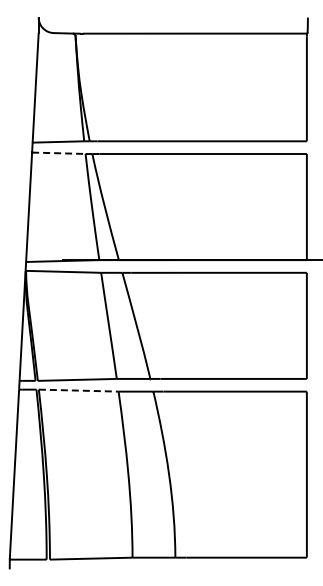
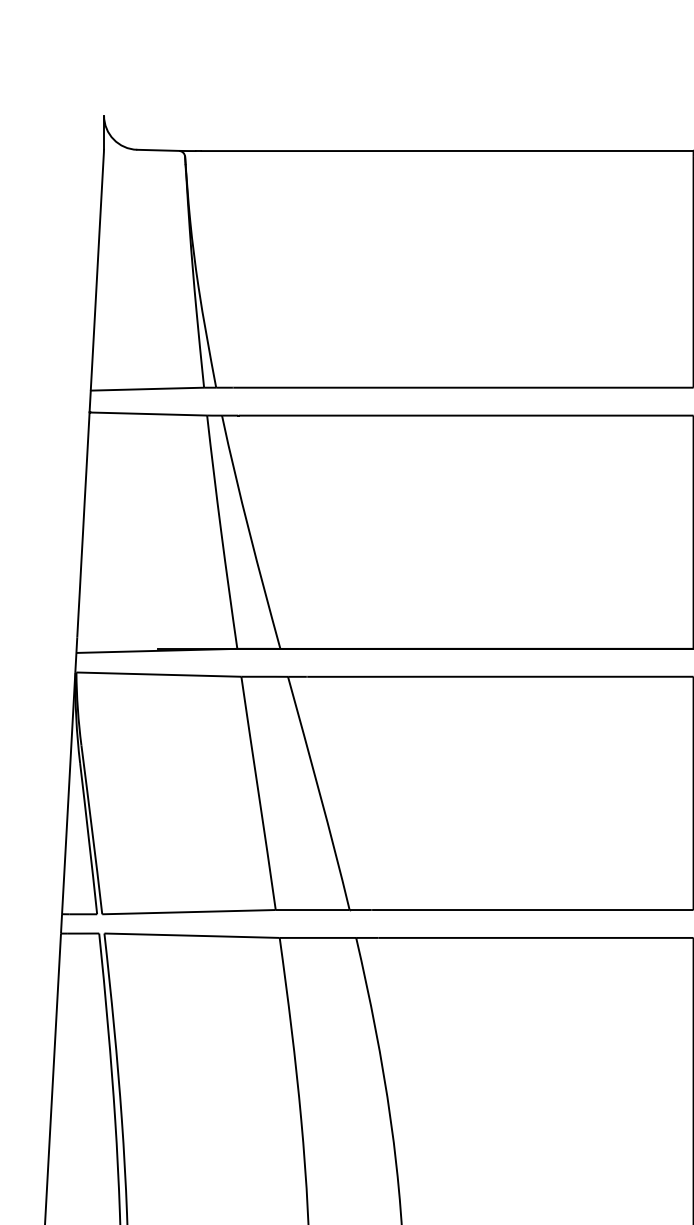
line: (58, 153) -> (147, 414), dashed -> solid
line: (78, 390) -> (191, 935), dashed -> solid

